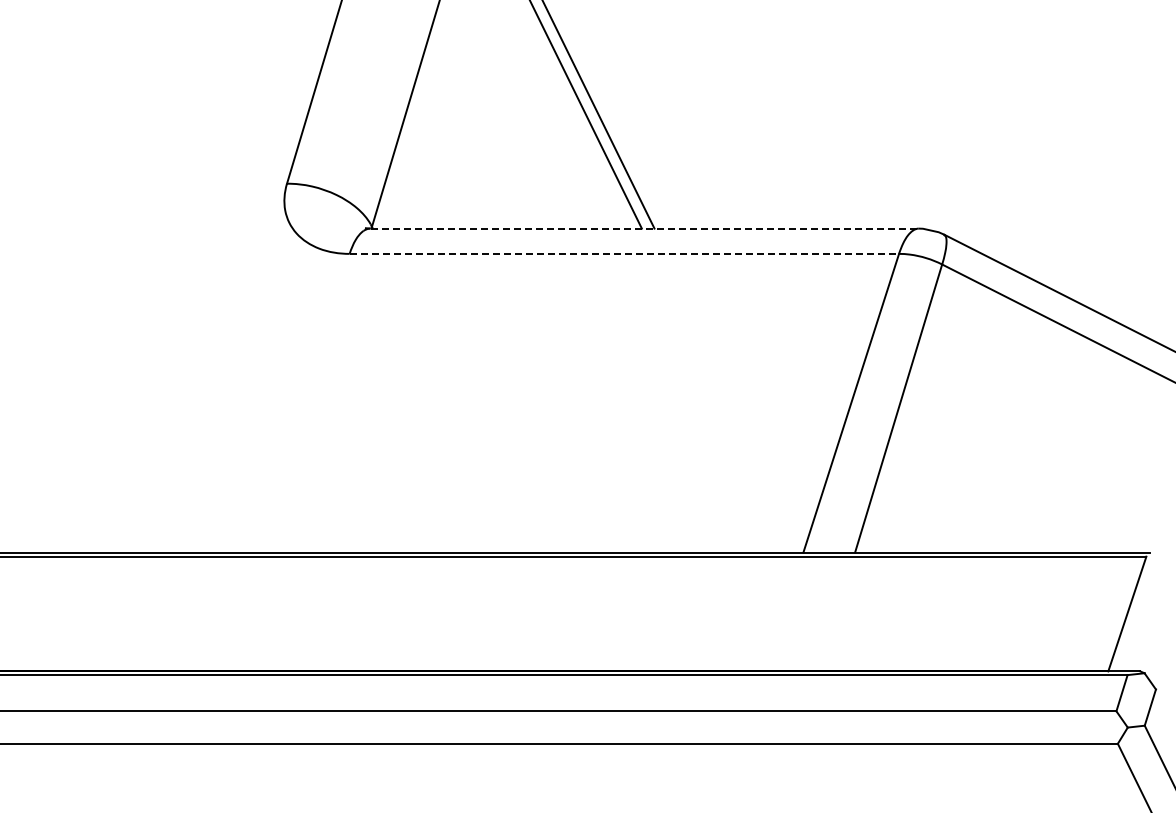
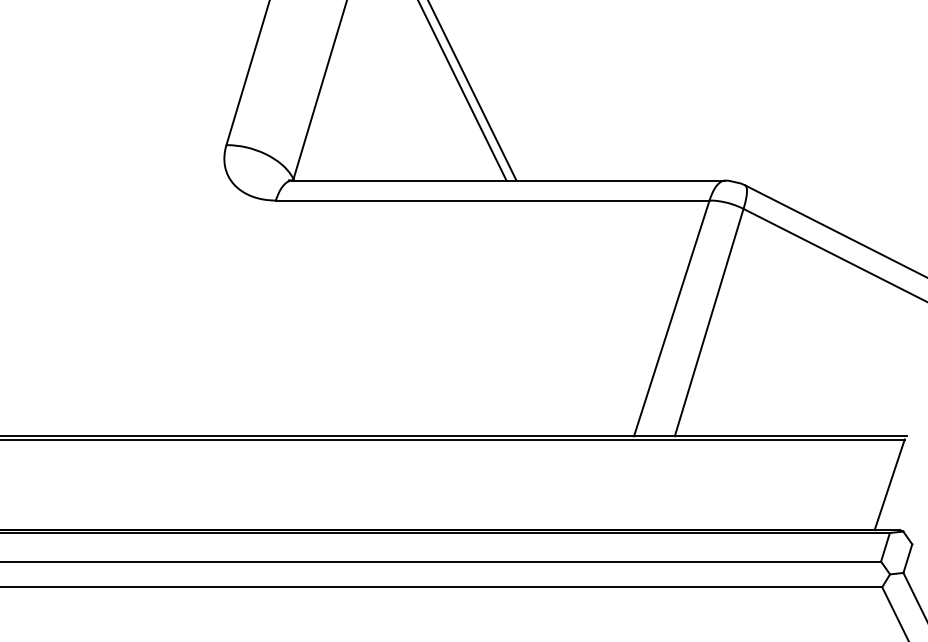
line: (645, 228) -> (509, 180), dashed -> solid
line: (624, 253) -> (492, 200), dashed -> solid

